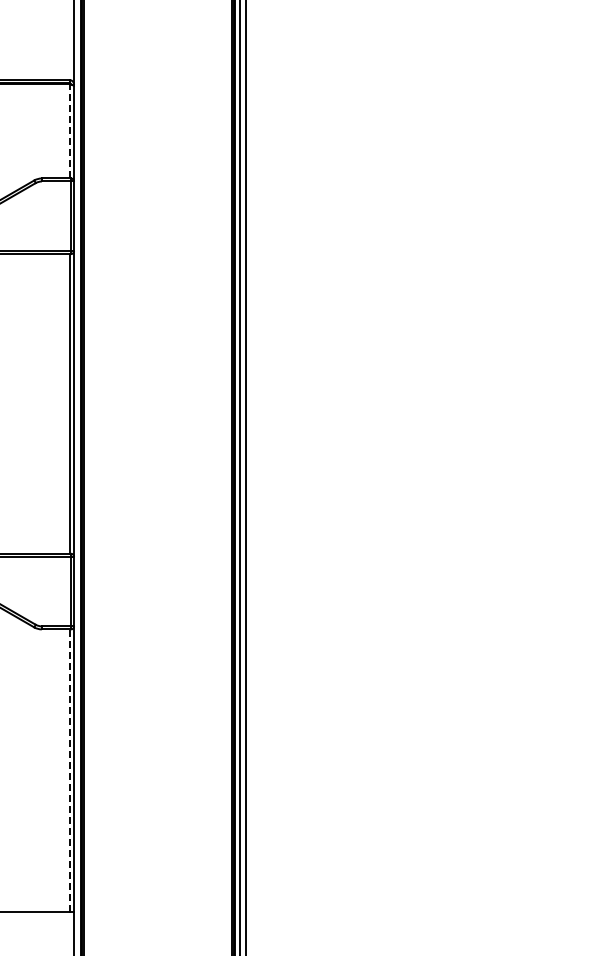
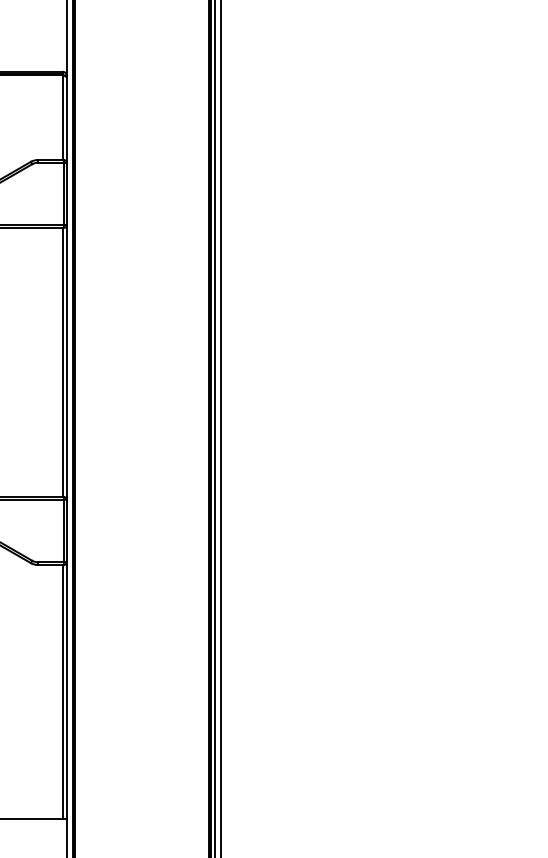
line: (69, 130) -> (62, 116), dashed -> solid
line: (69, 770) -> (62, 691), dashed -> solid

